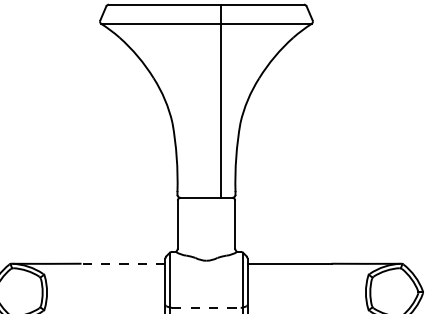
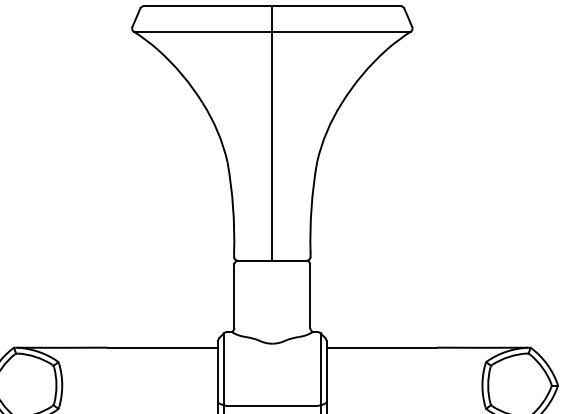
line: (220, 100) -> (272, 132), moved
line: (123, 263) -> (162, 347), dashed -> solid
line: (206, 307) -> (272, 405), dashed -> solid

